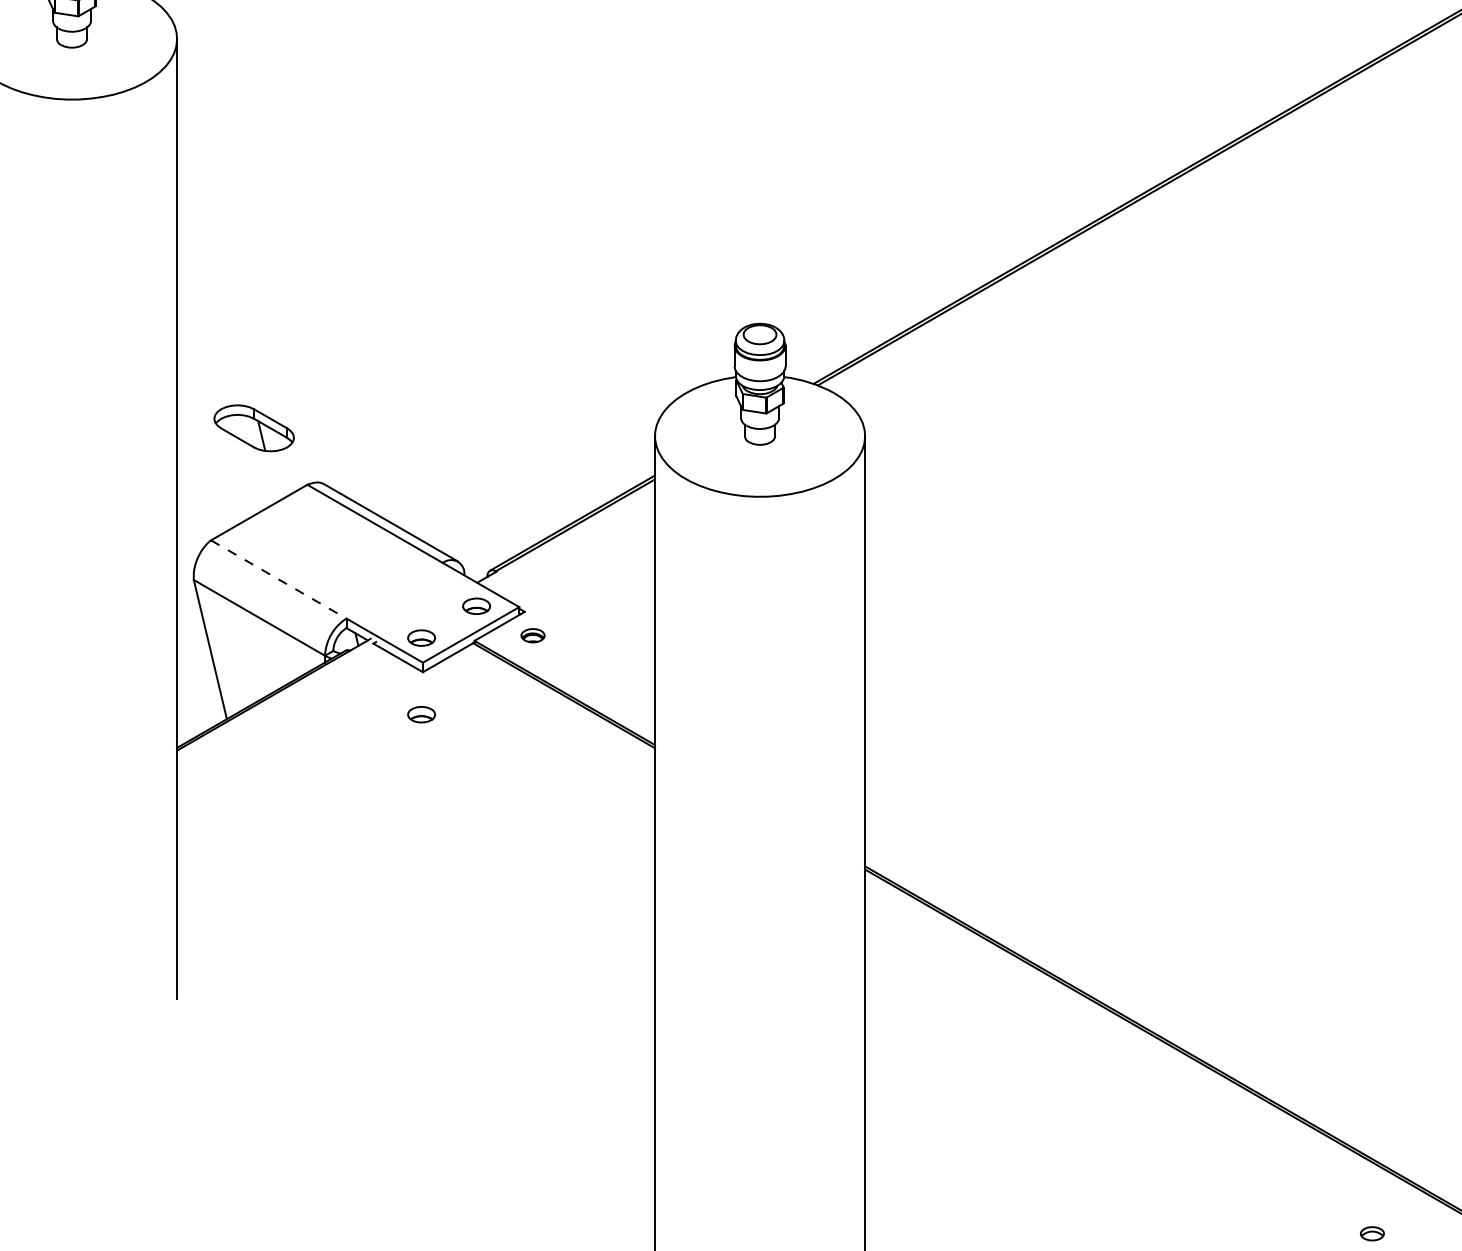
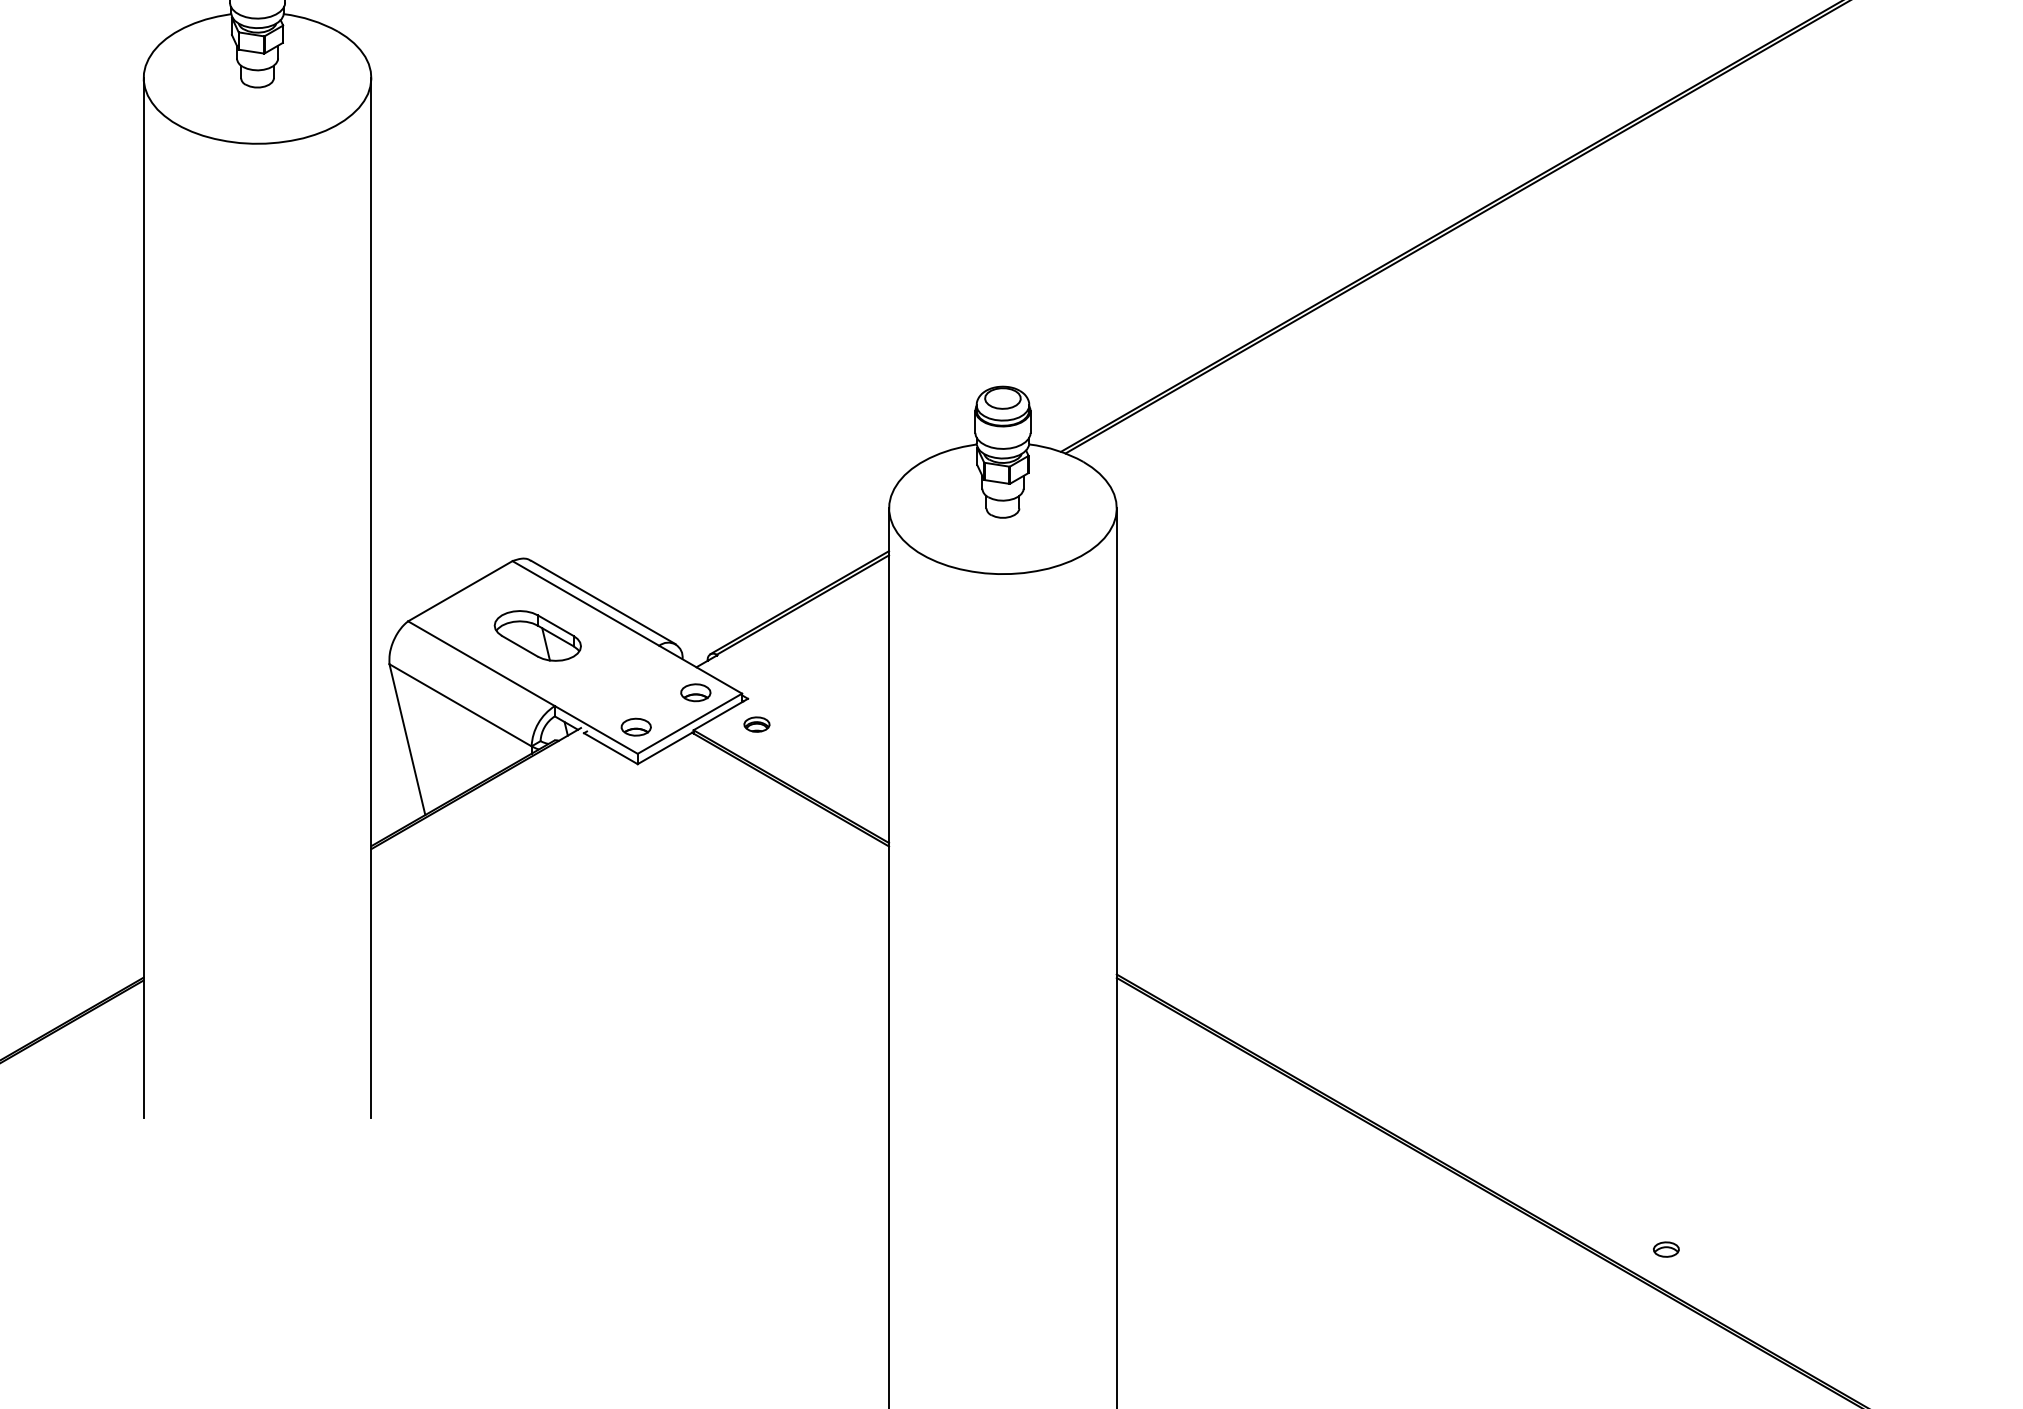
part: (253, 427) -> (537, 635), moved
line: (278, 579) -> (481, 663), dashed -> solid
part: (420, 714) -> (635, 809), removed
part: (1372, 1233) -> (1666, 1249), moved

